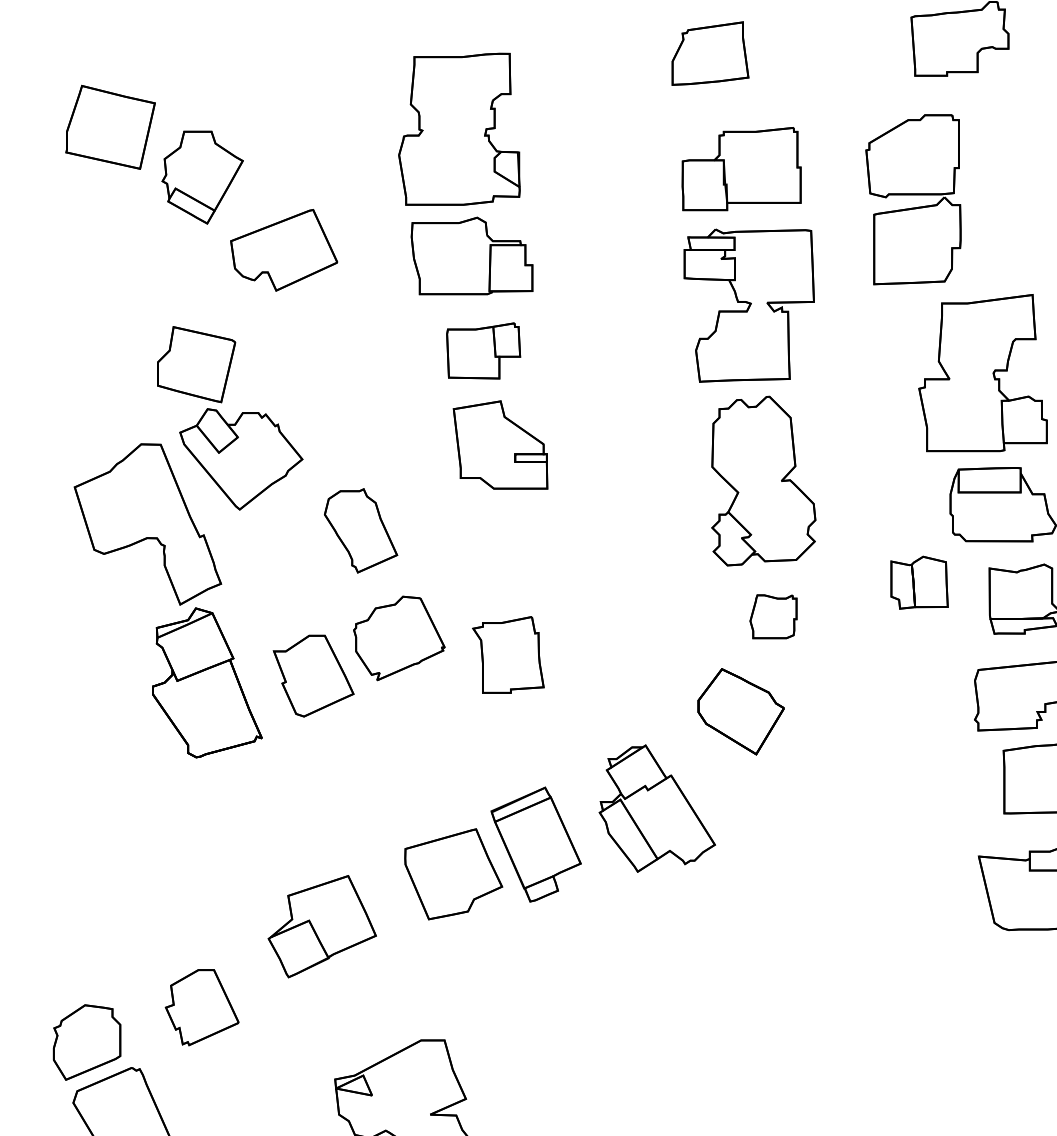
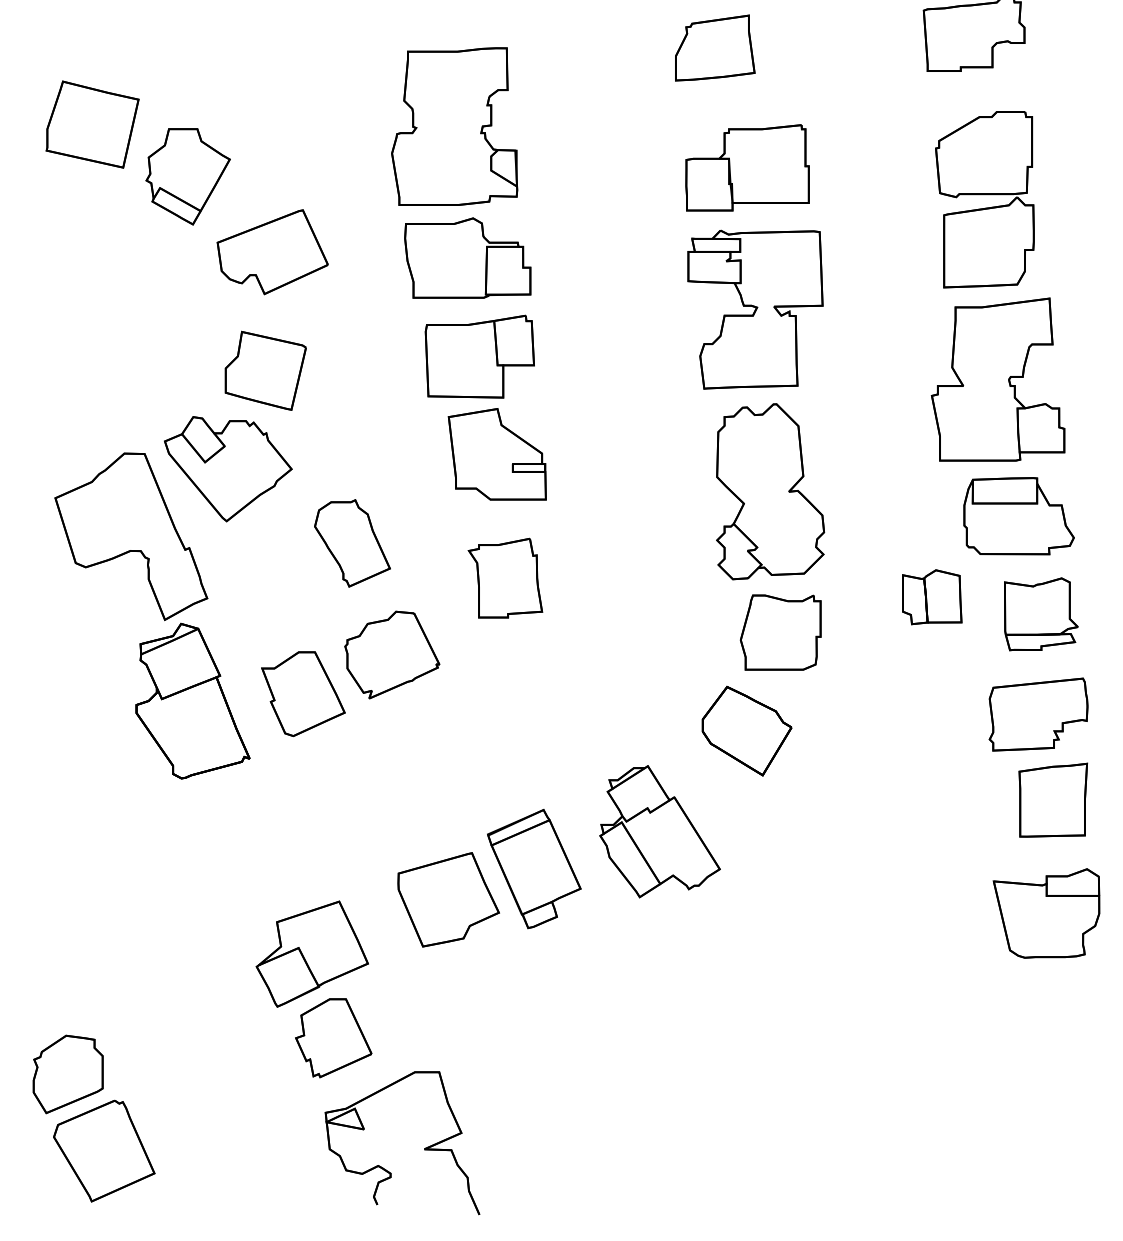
part: (913, 199) -> (984, 199), moved
part: (483, 350) -> (479, 356), size x1.43
part: (196, 364) -> (265, 370), moved
part: (773, 616) -> (780, 632), size x1.67
part: (508, 654) -> (505, 577), moved
part: (202, 1007) -> (333, 1038), moved

